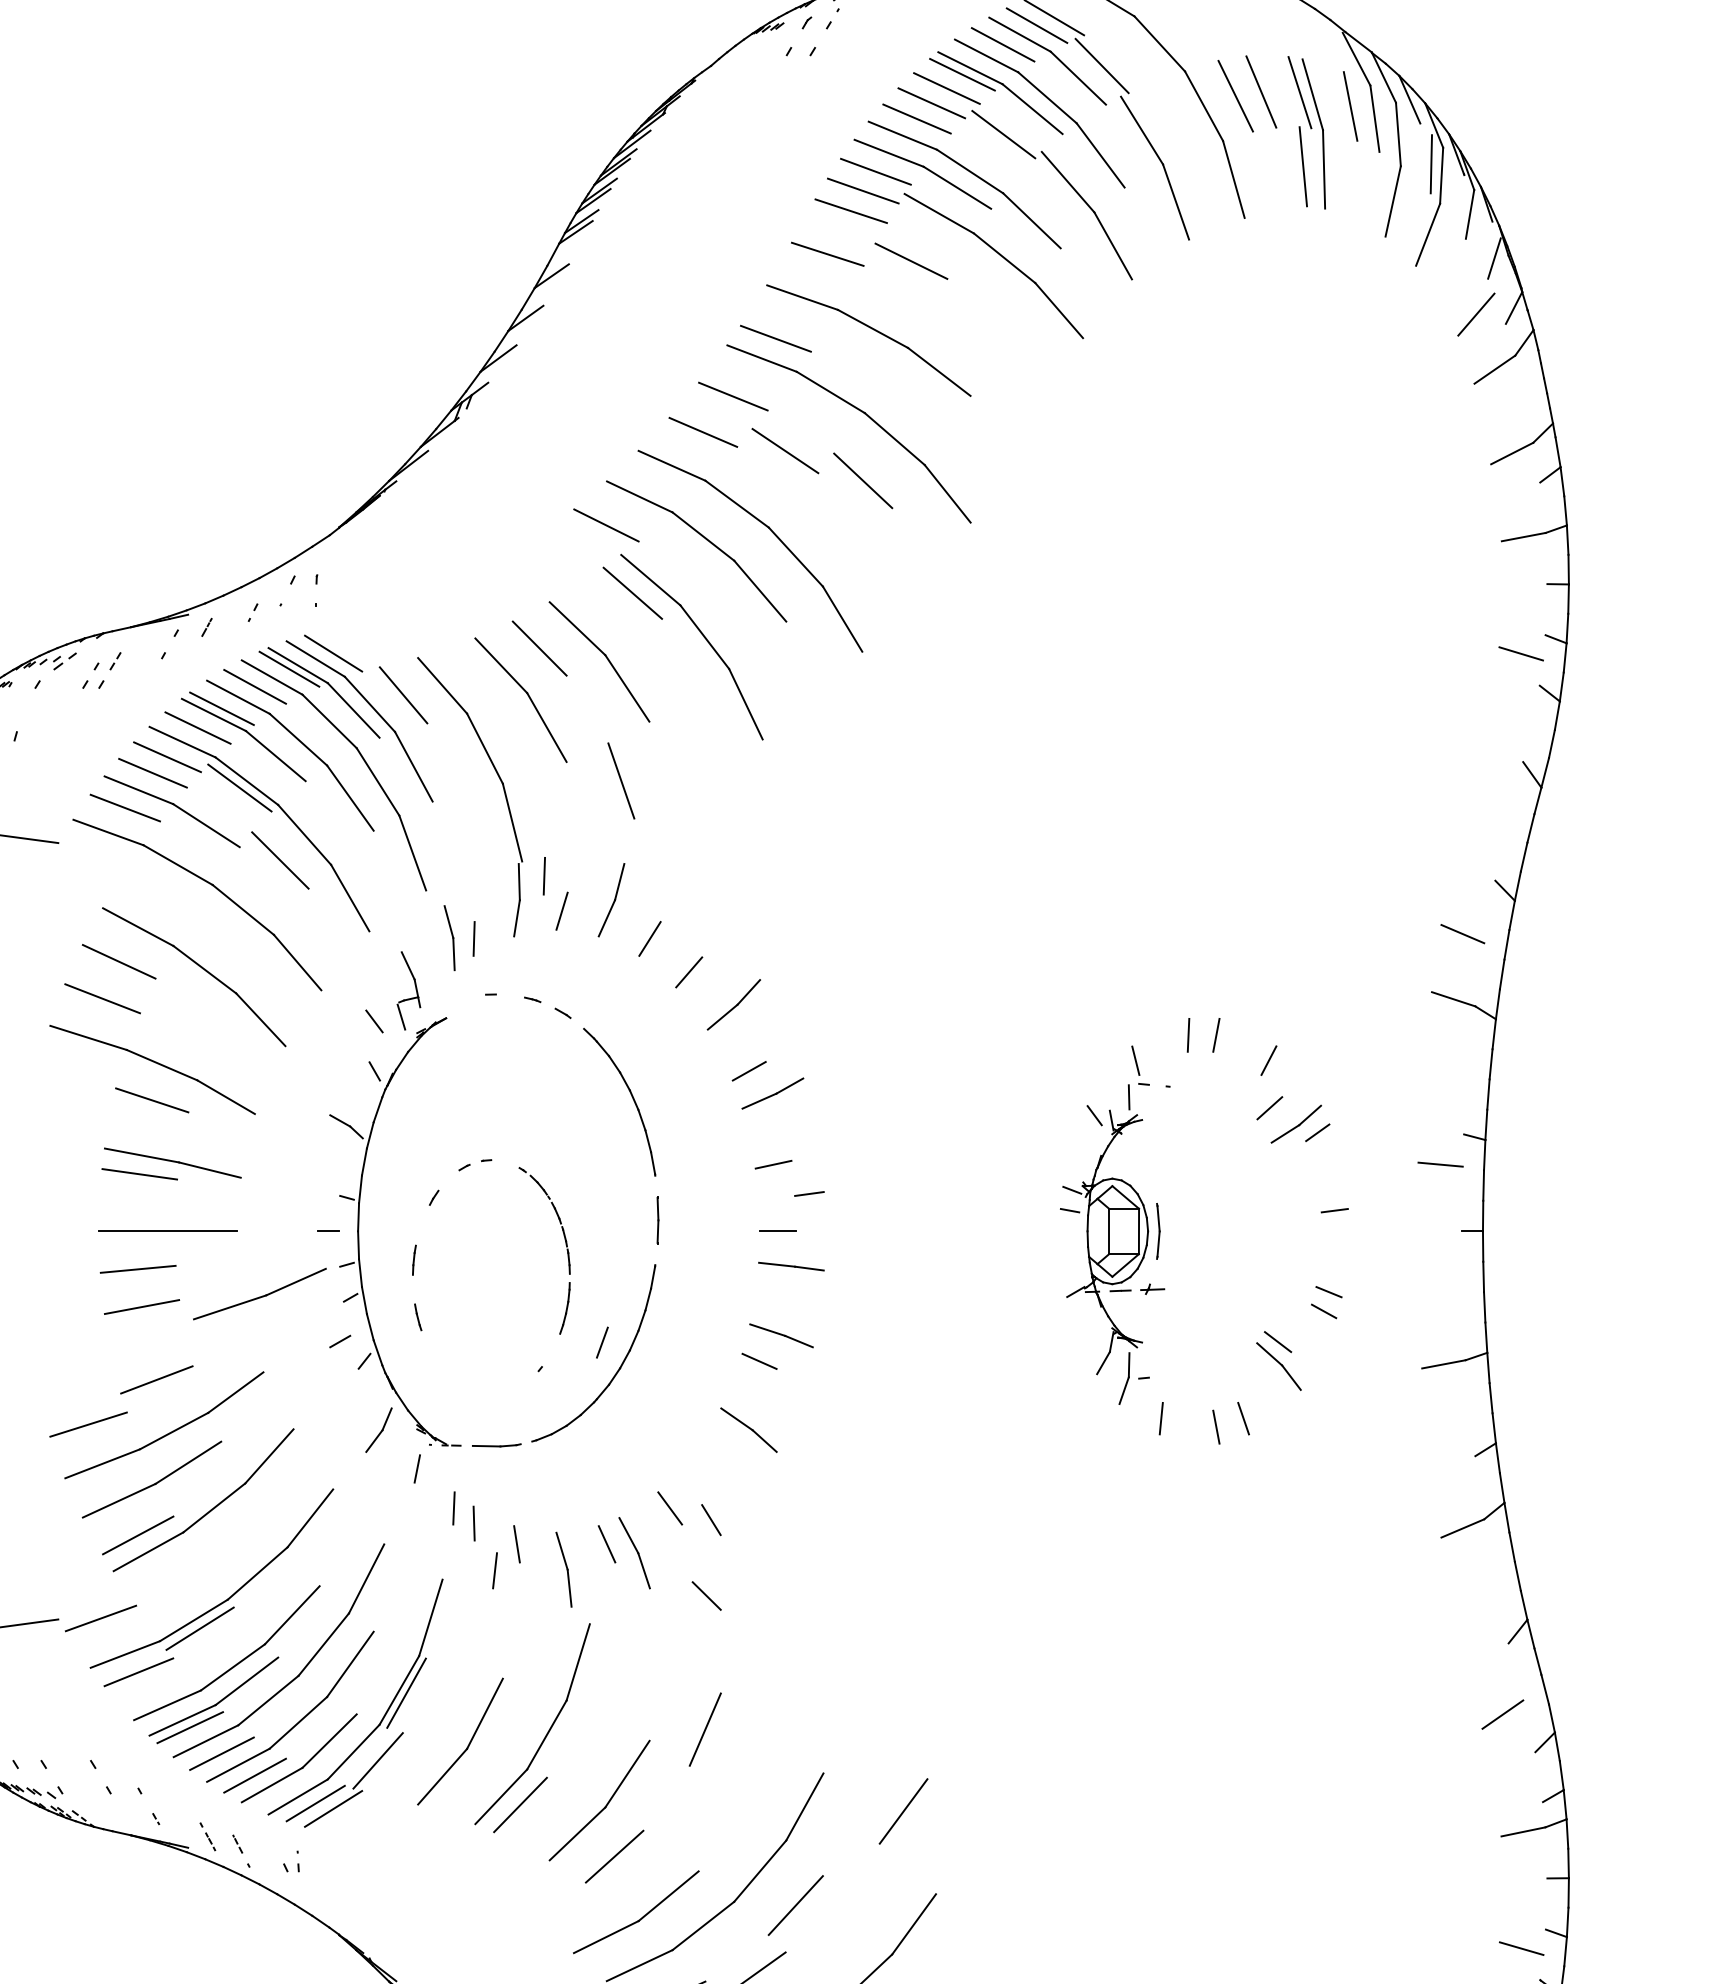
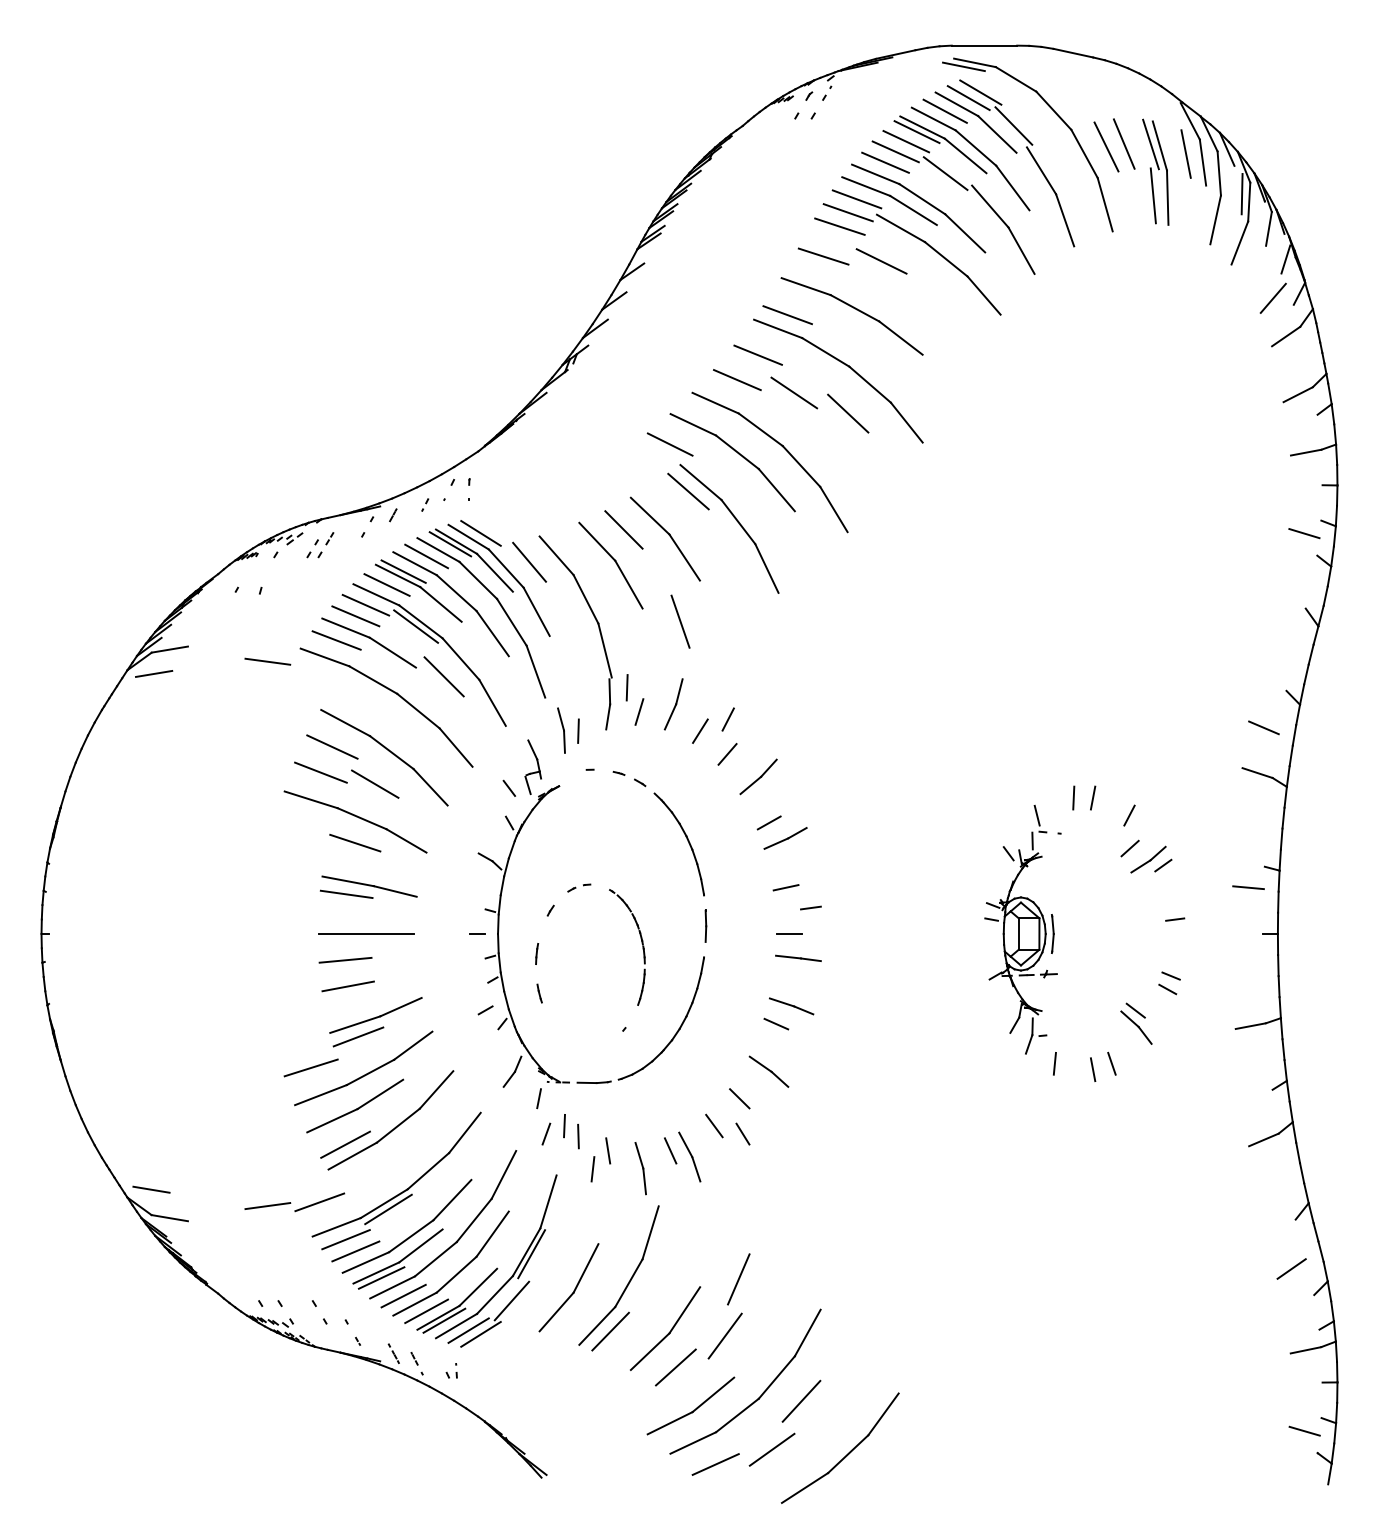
line: (689, 922) -> (727, 719), added
line: (181, 1014) -> (375, 783), added
part: (259, 1294) -> (375, 1015), moved
line: (602, 1341) -> (546, 1133), moved
line: (706, 1595) -> (739, 1098), moved
line: (152, 1689) -> (355, 1251), added
line: (280, 1788) -> (444, 1320), added
line: (902, 1810) -> (724, 1335), moved

